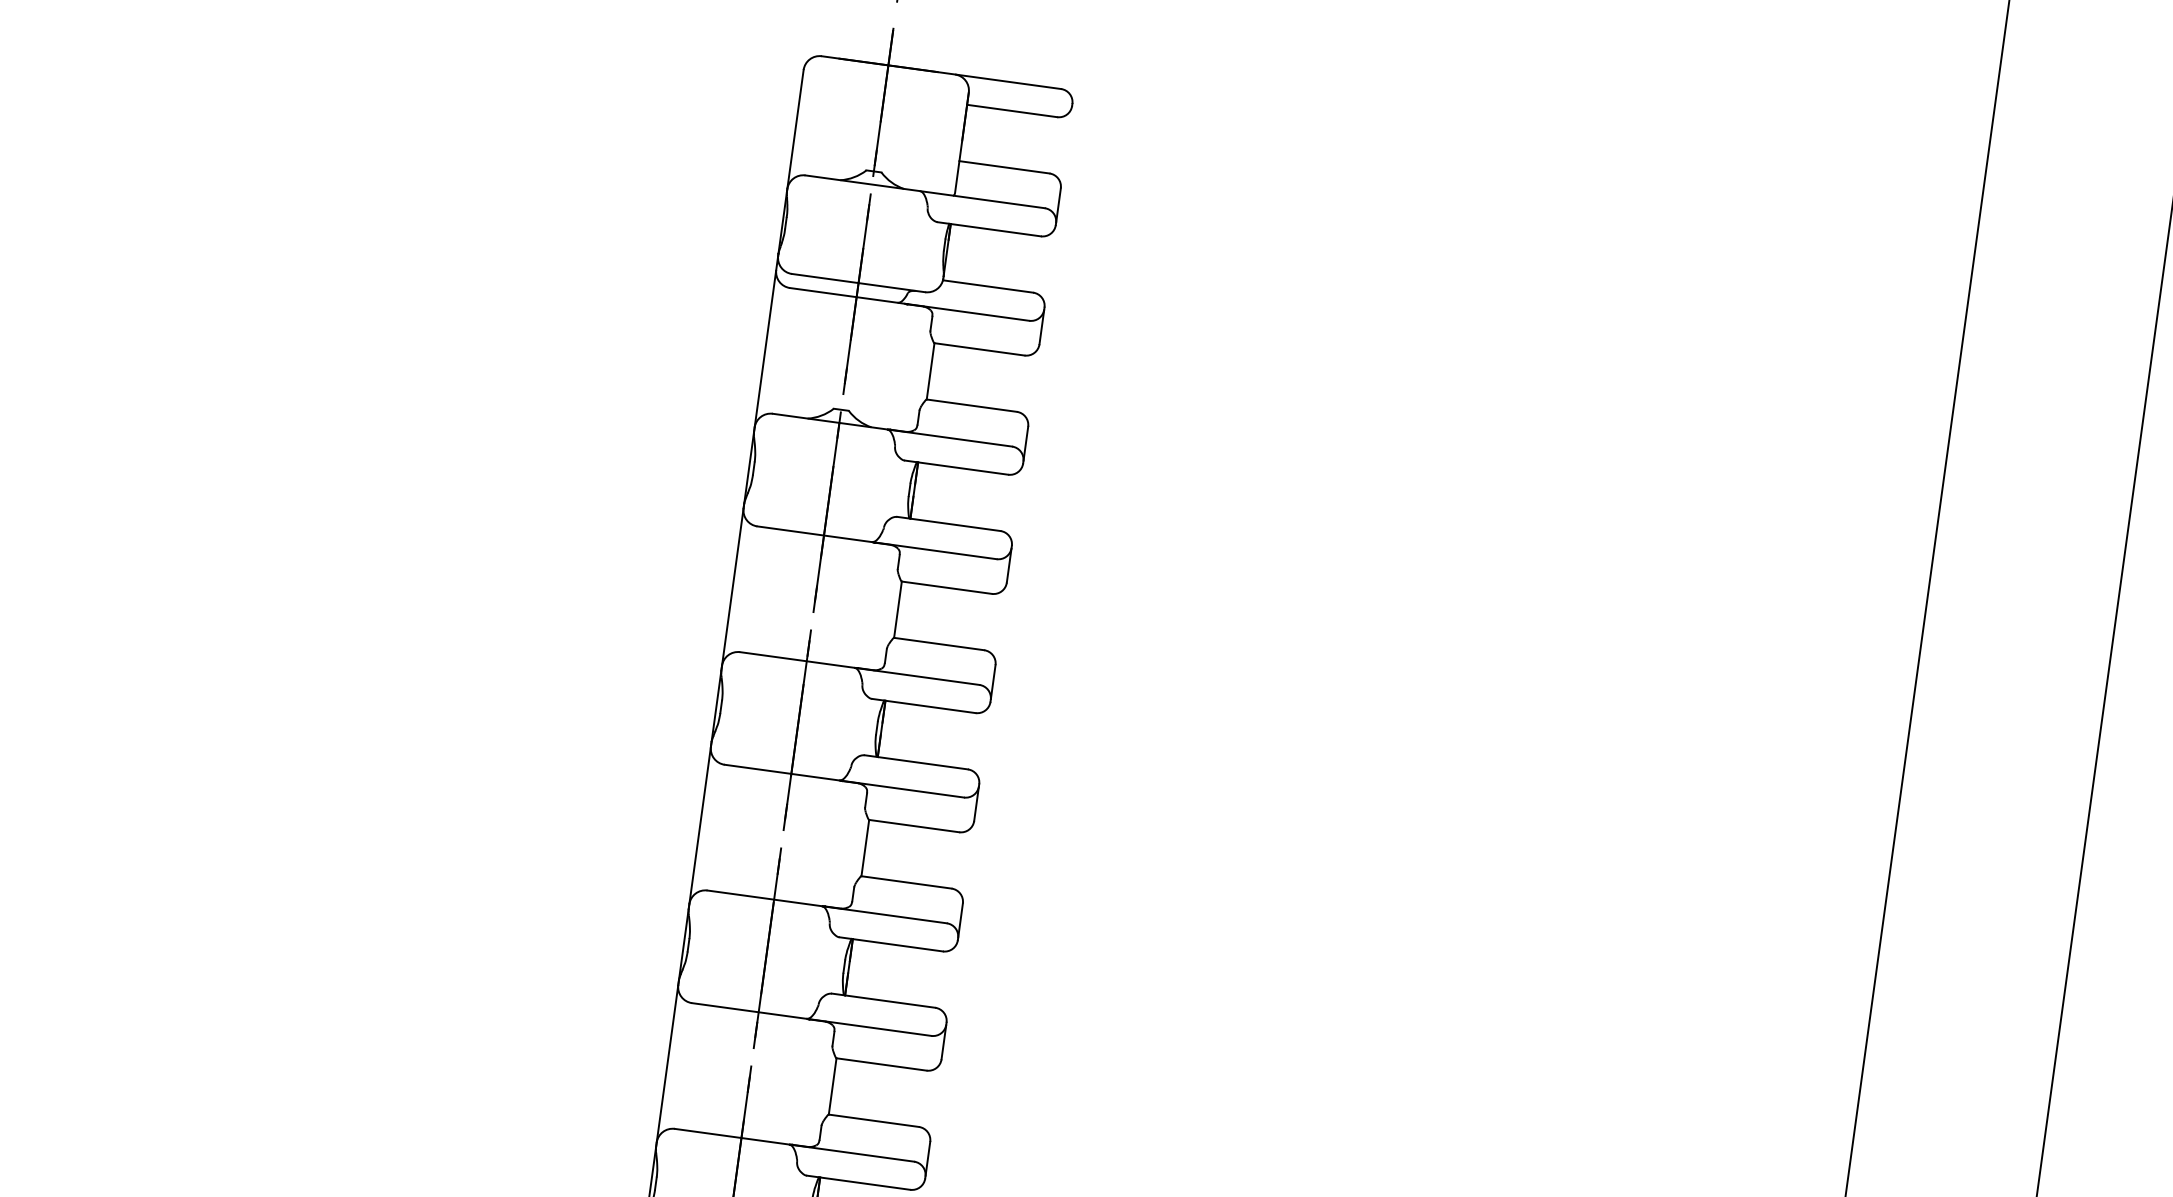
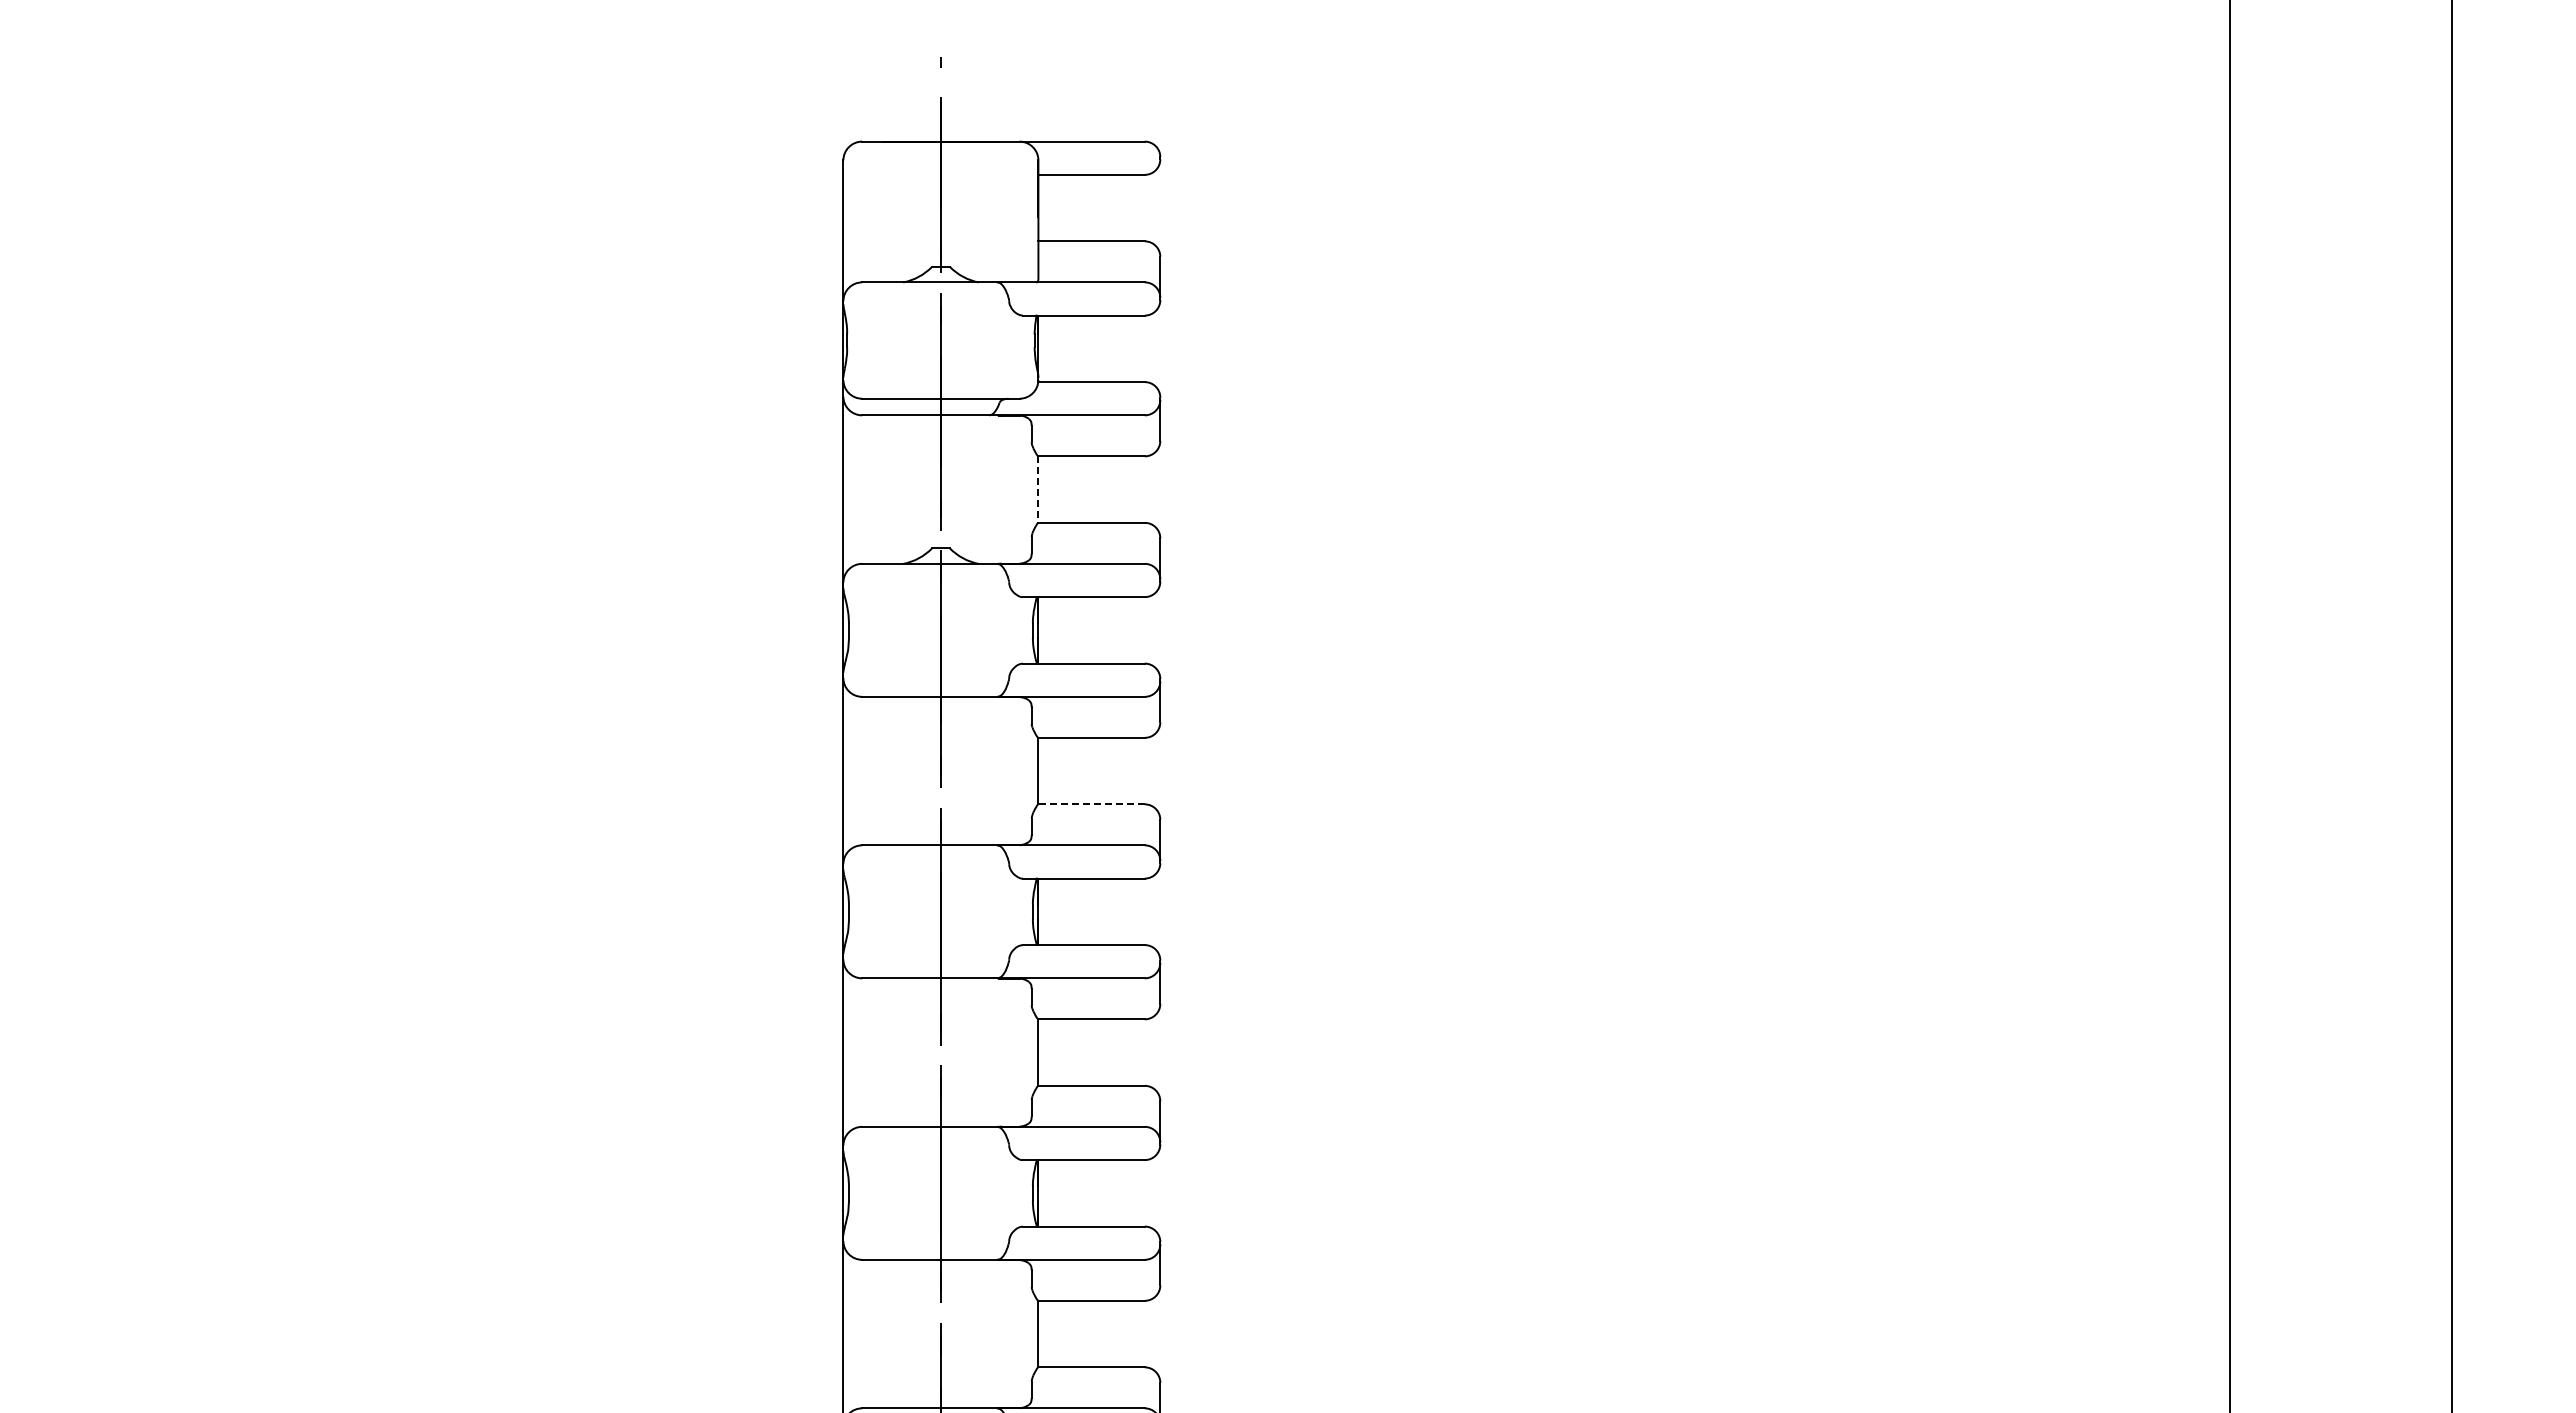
line: (930, 372) -> (1038, 490), solid -> dashed
line: (939, 644) -> (1091, 804), solid -> dashed

